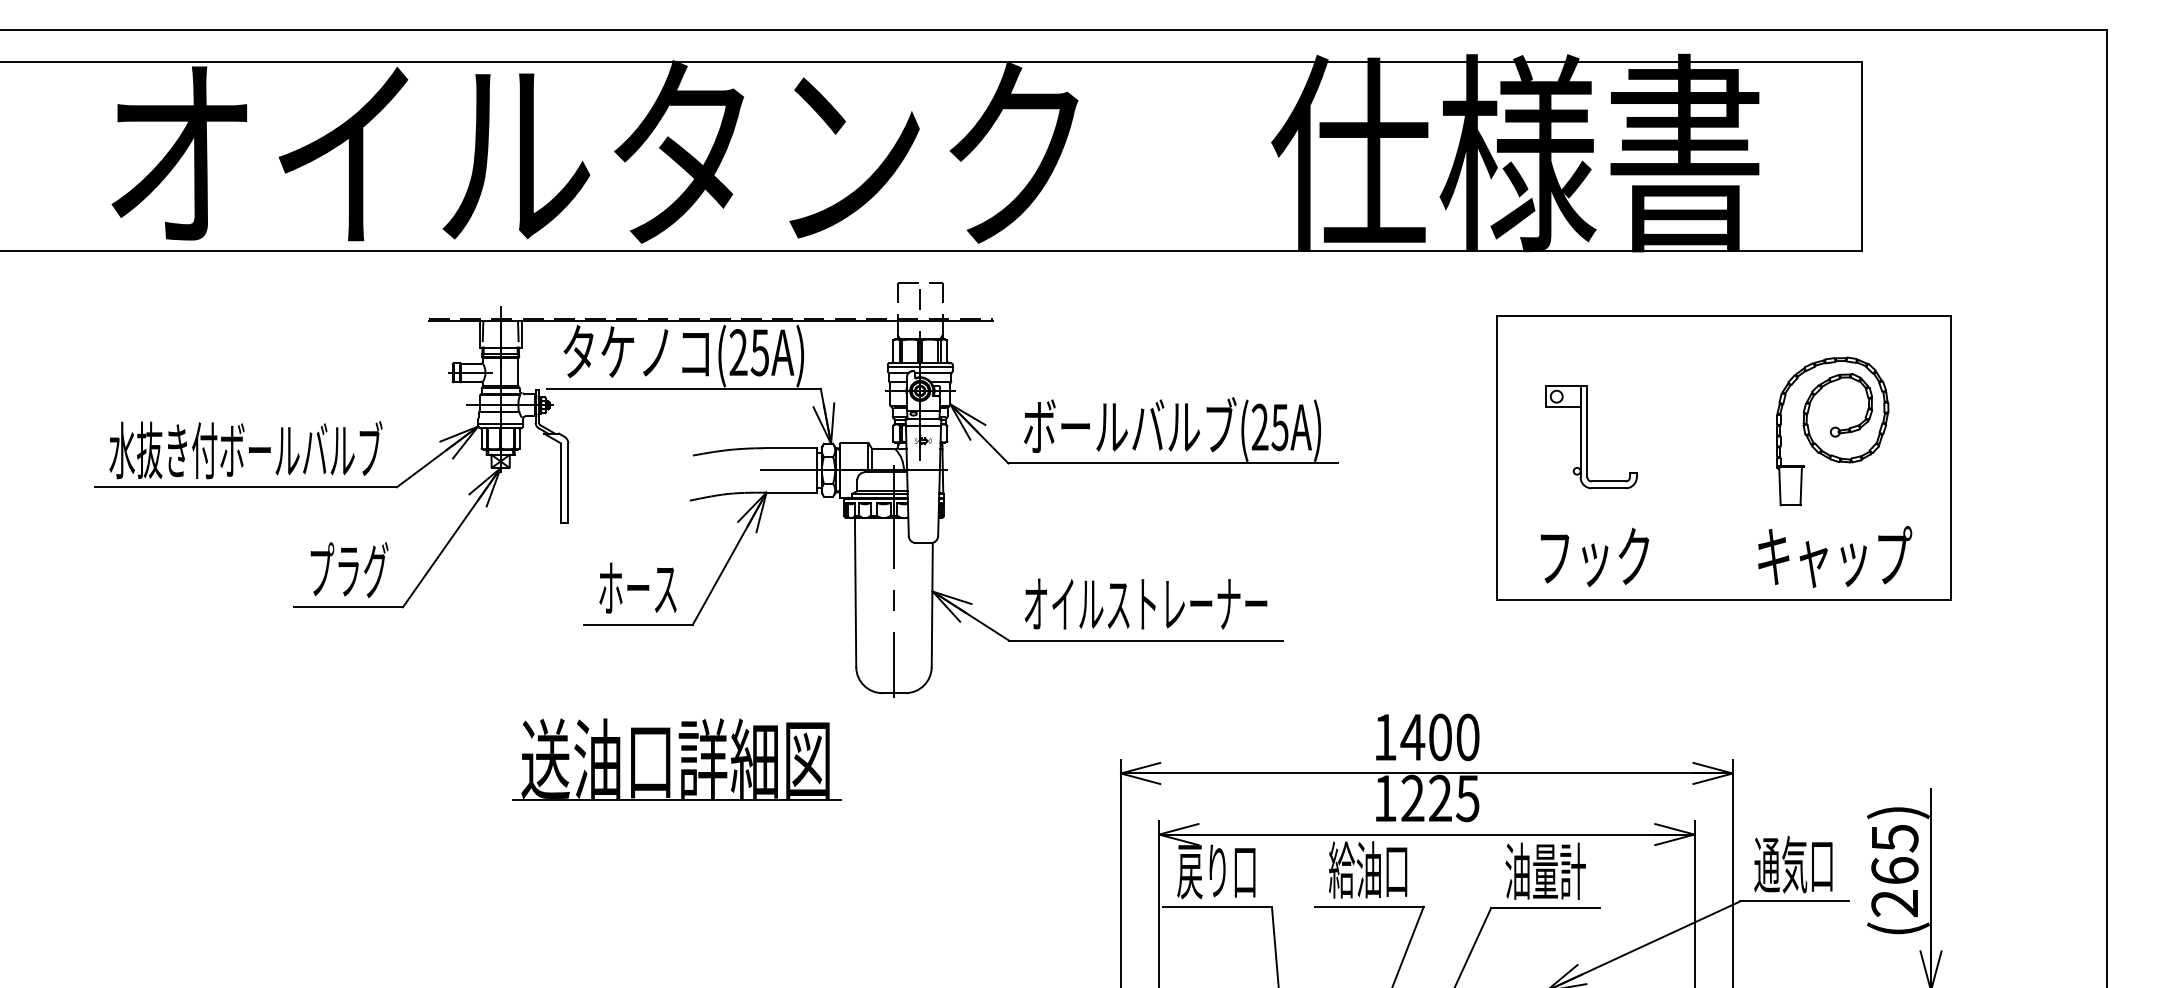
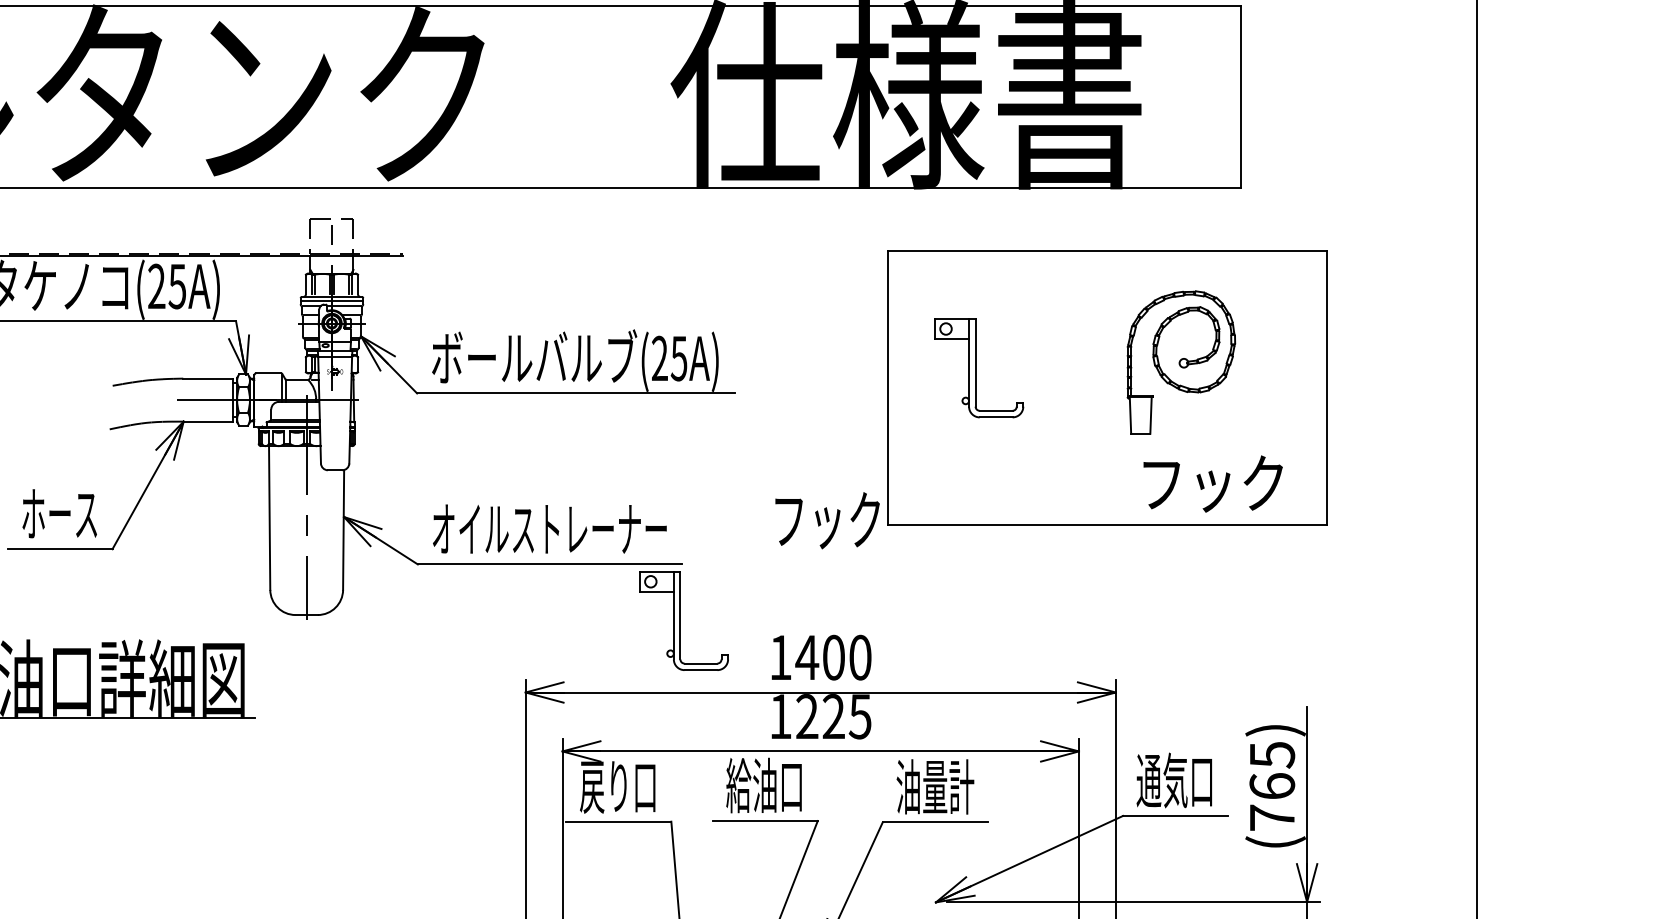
part: (1832, 431) -> (1181, 362), moved
text: (1594, 556) -> (827, 519), moved
text: (1835, 557) -> (1214, 484), キャップ -> フック
part: (1285, 699) -> (684, 621), added
text: (1894, 903) -> (1271, 817), (265) -> (765)

